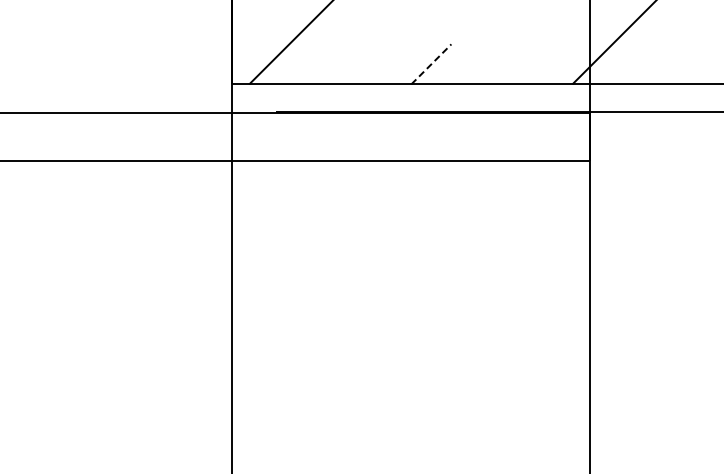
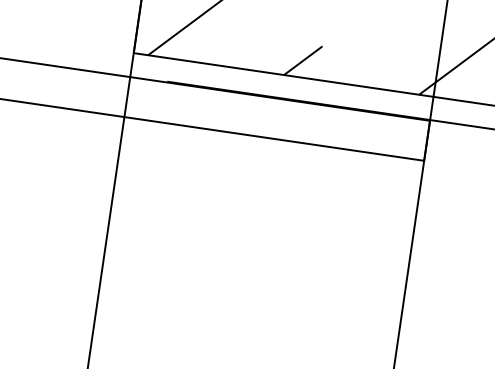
line: (431, 64) -> (303, 60), dashed -> solid

